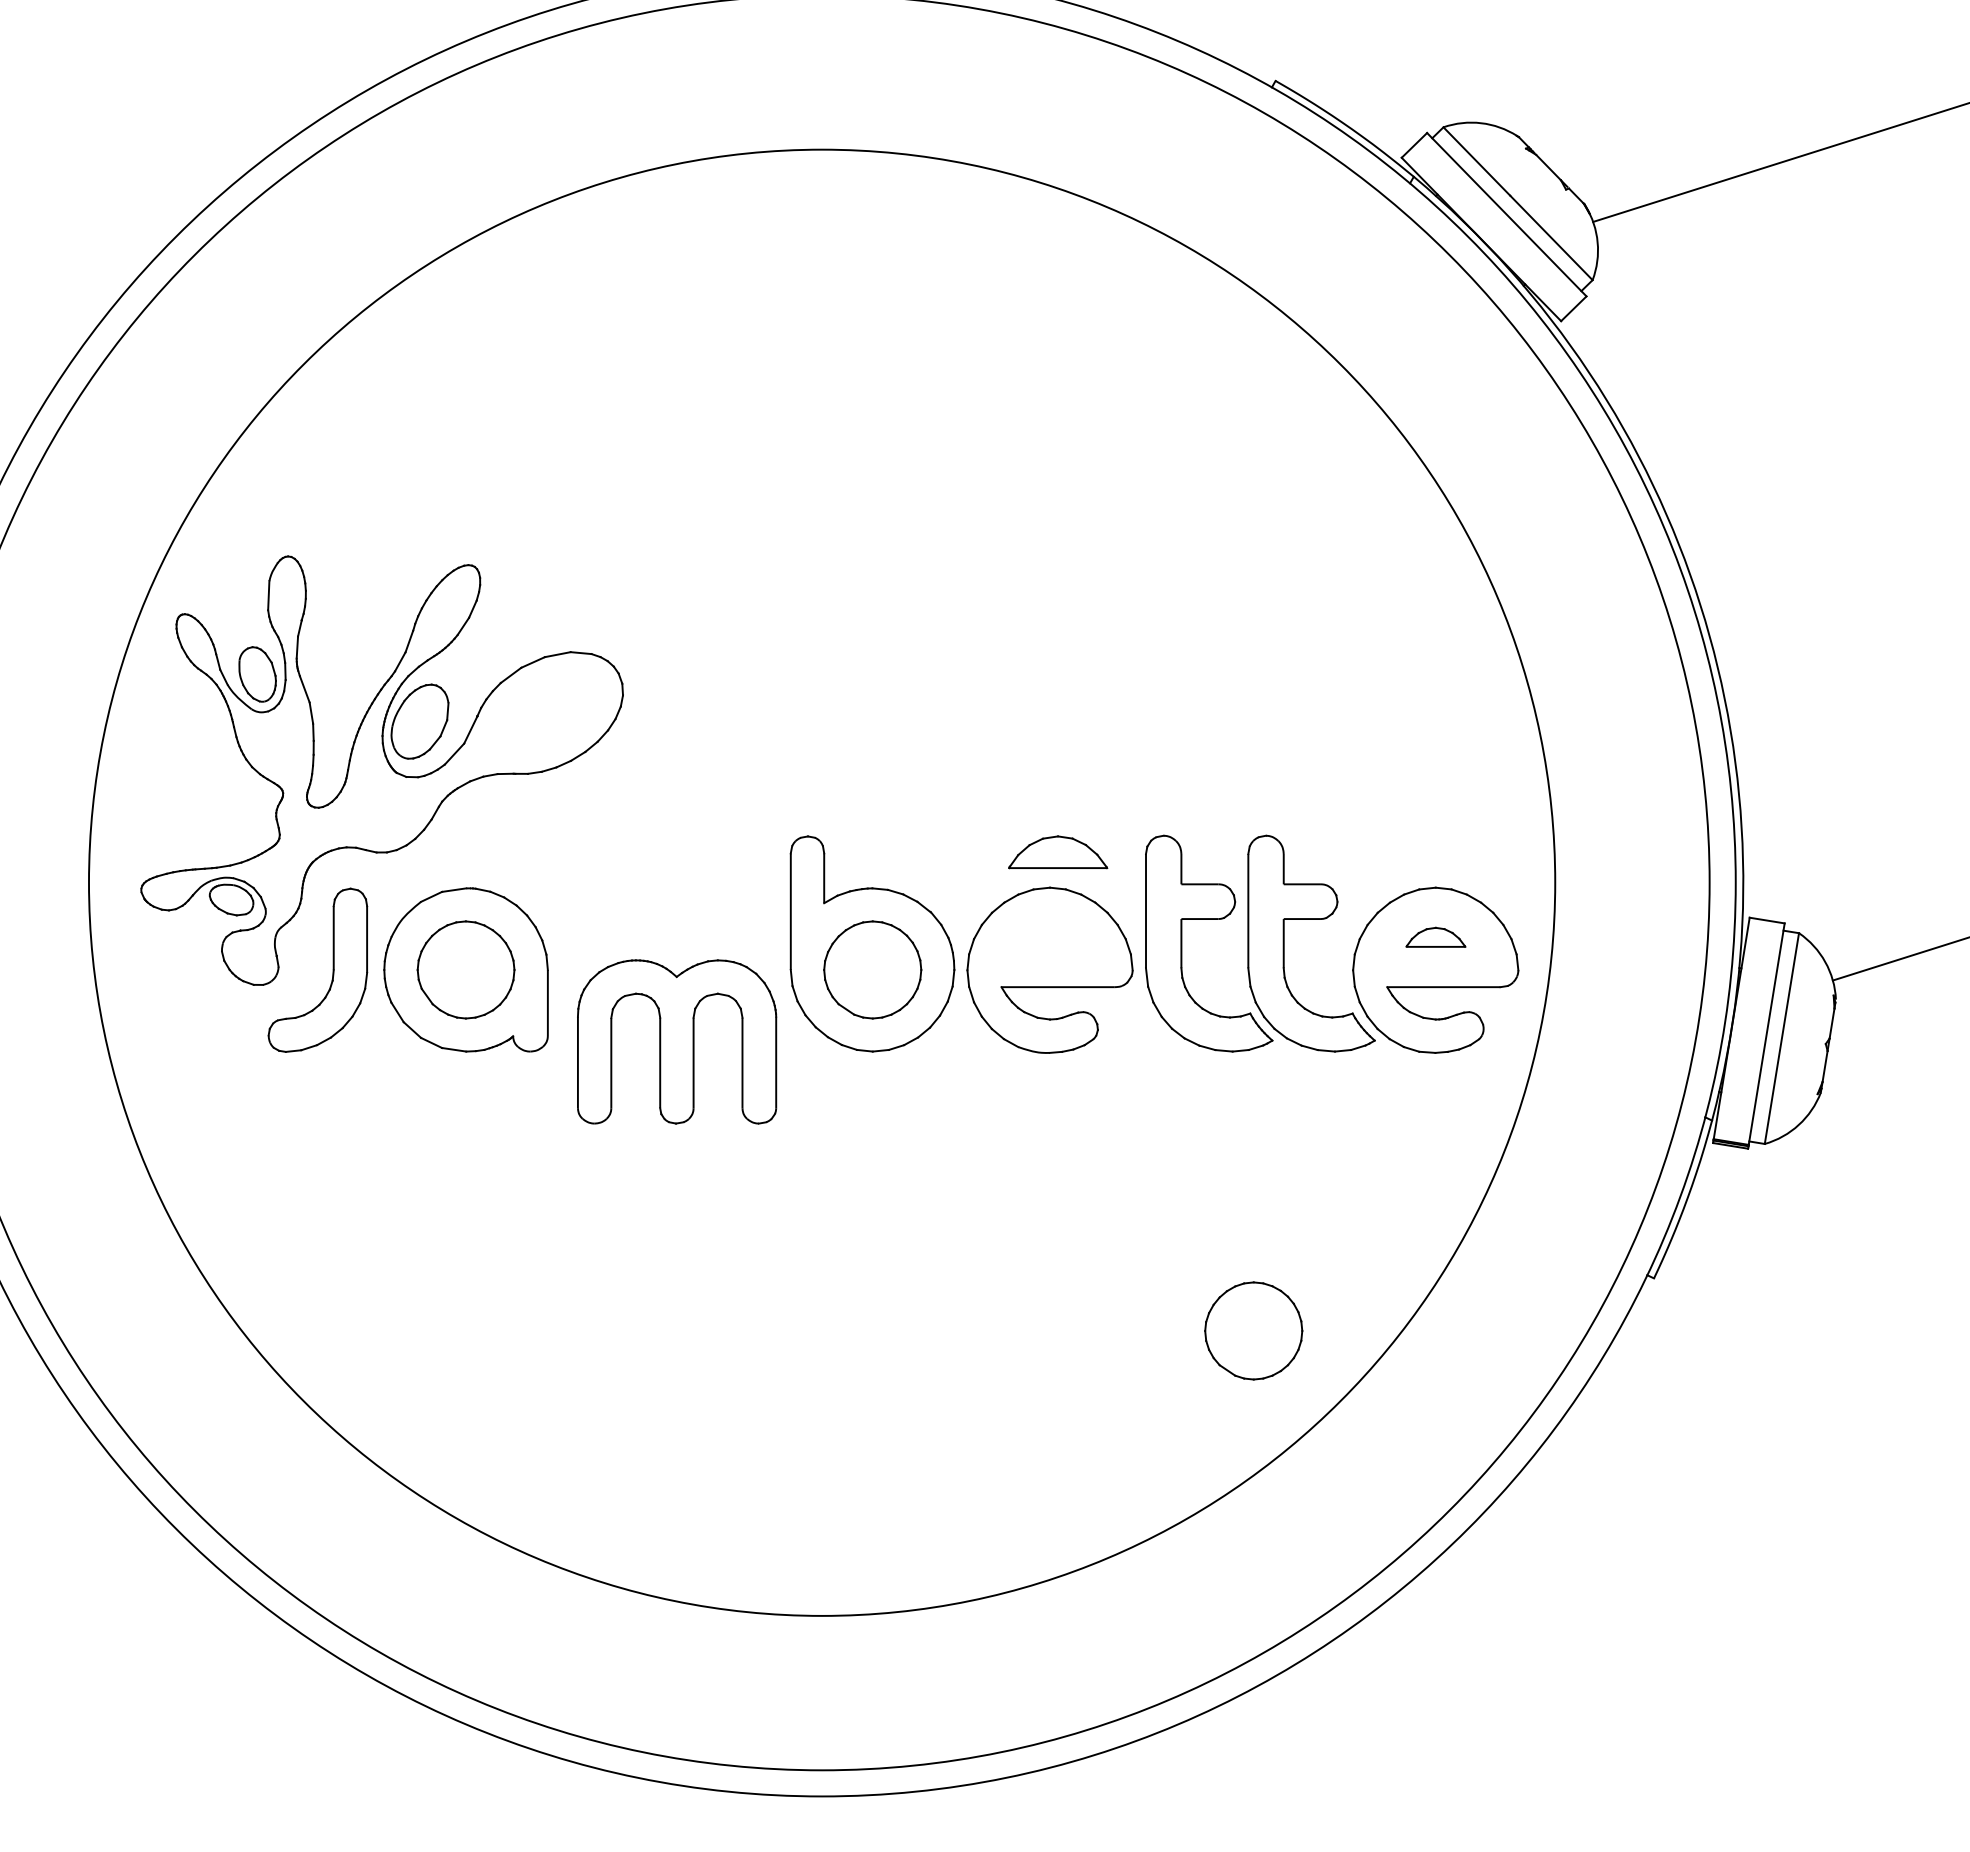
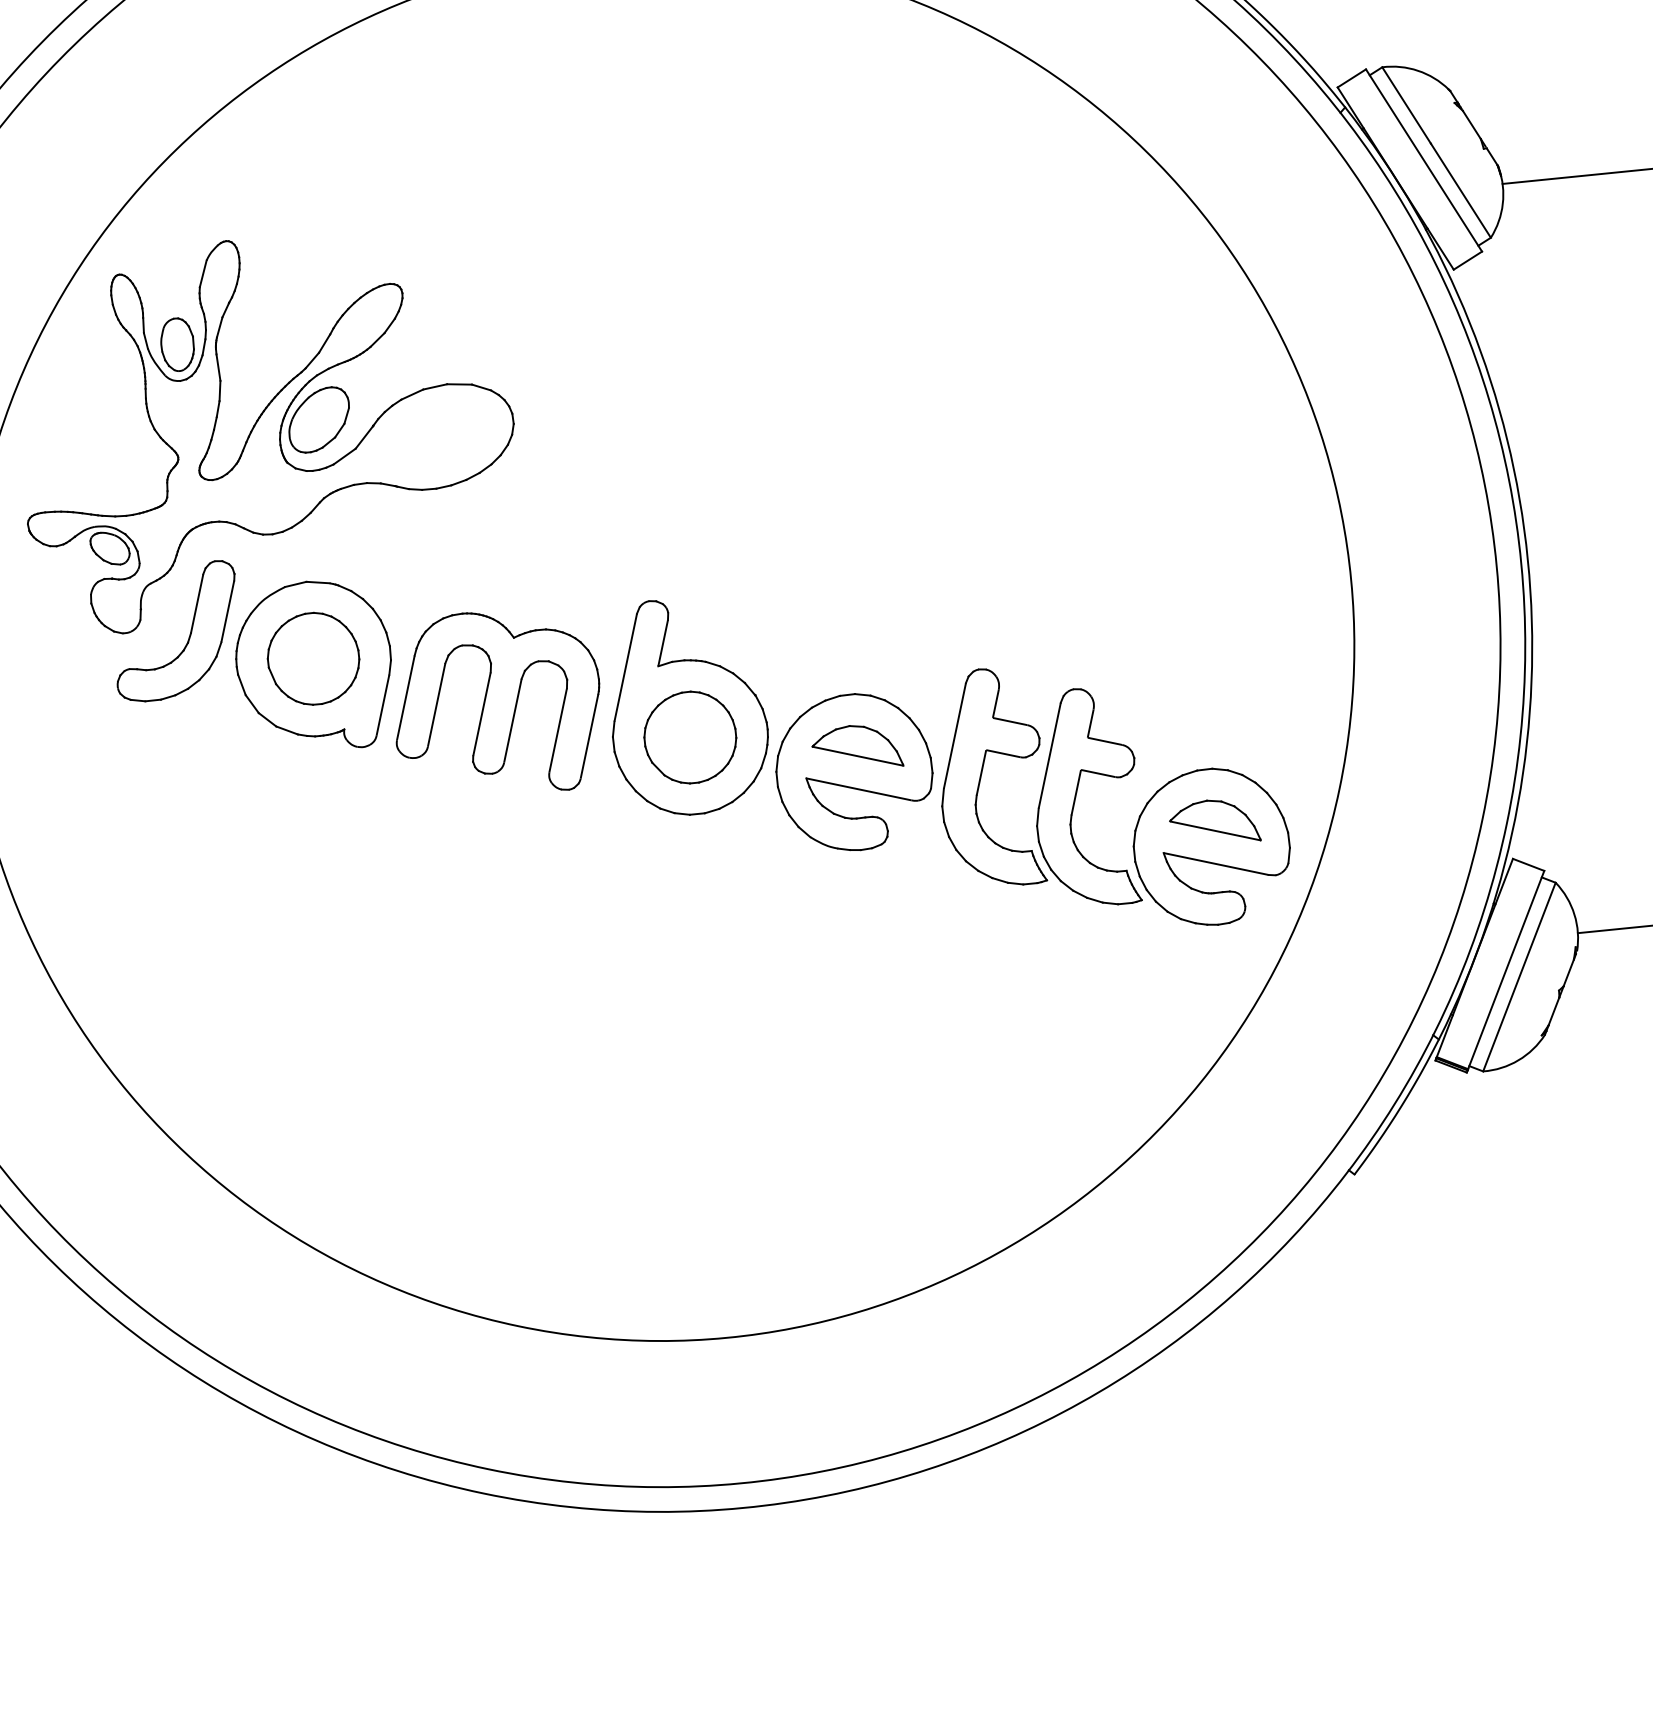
part: (1058, 852) -> (861, 741), moved
part: (1435, 937) -> (1218, 816), size x1.67
part: (677, 1041) -> (502, 697), moved
part: (1253, 1330) -> (973, 1145), removed

